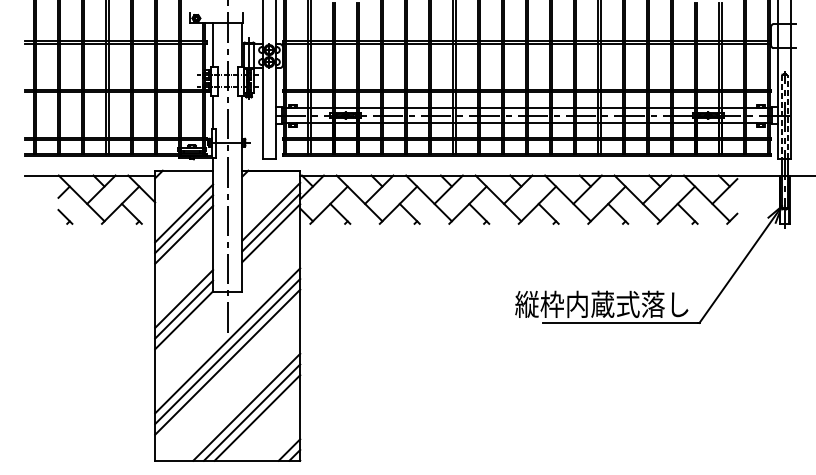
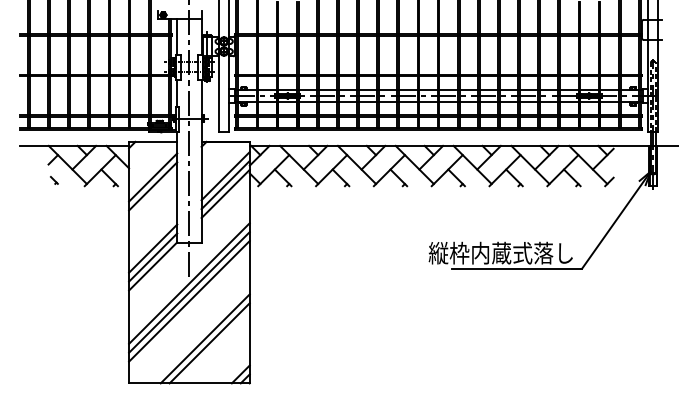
part: (65, 217) -> (54, 180), size x0.6
line: (184, 235) -> (153, 195), removed
line: (256, 417) -> (213, 347), removed

